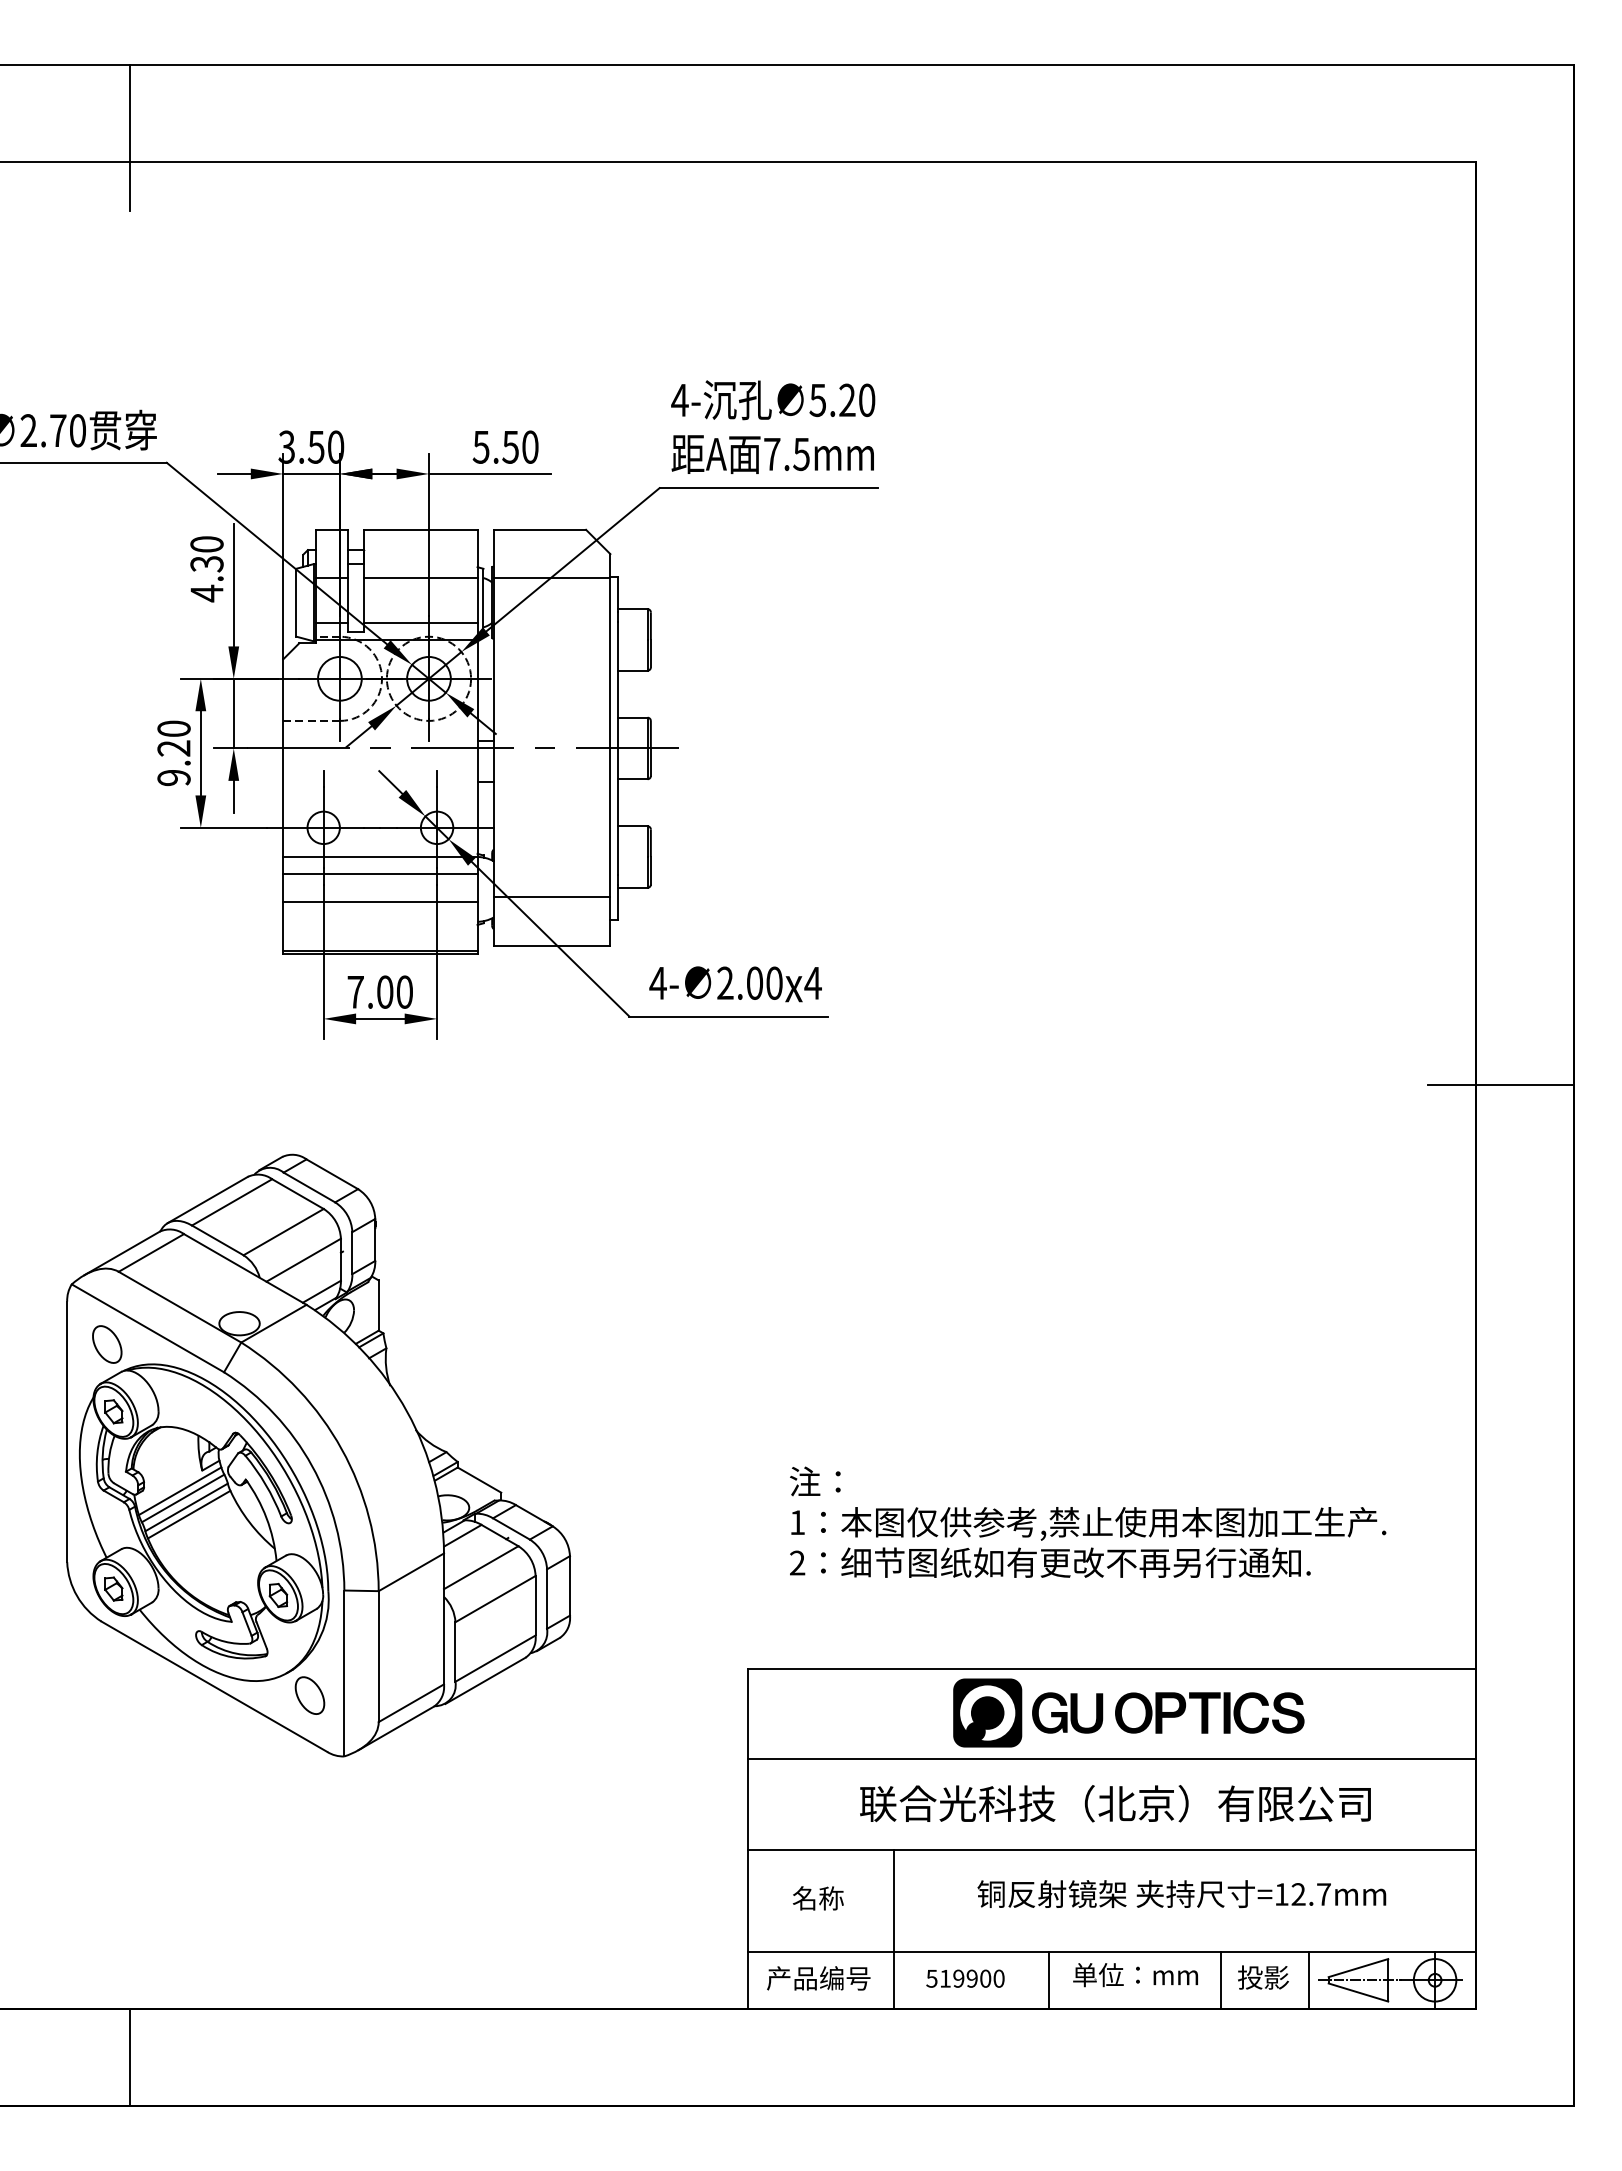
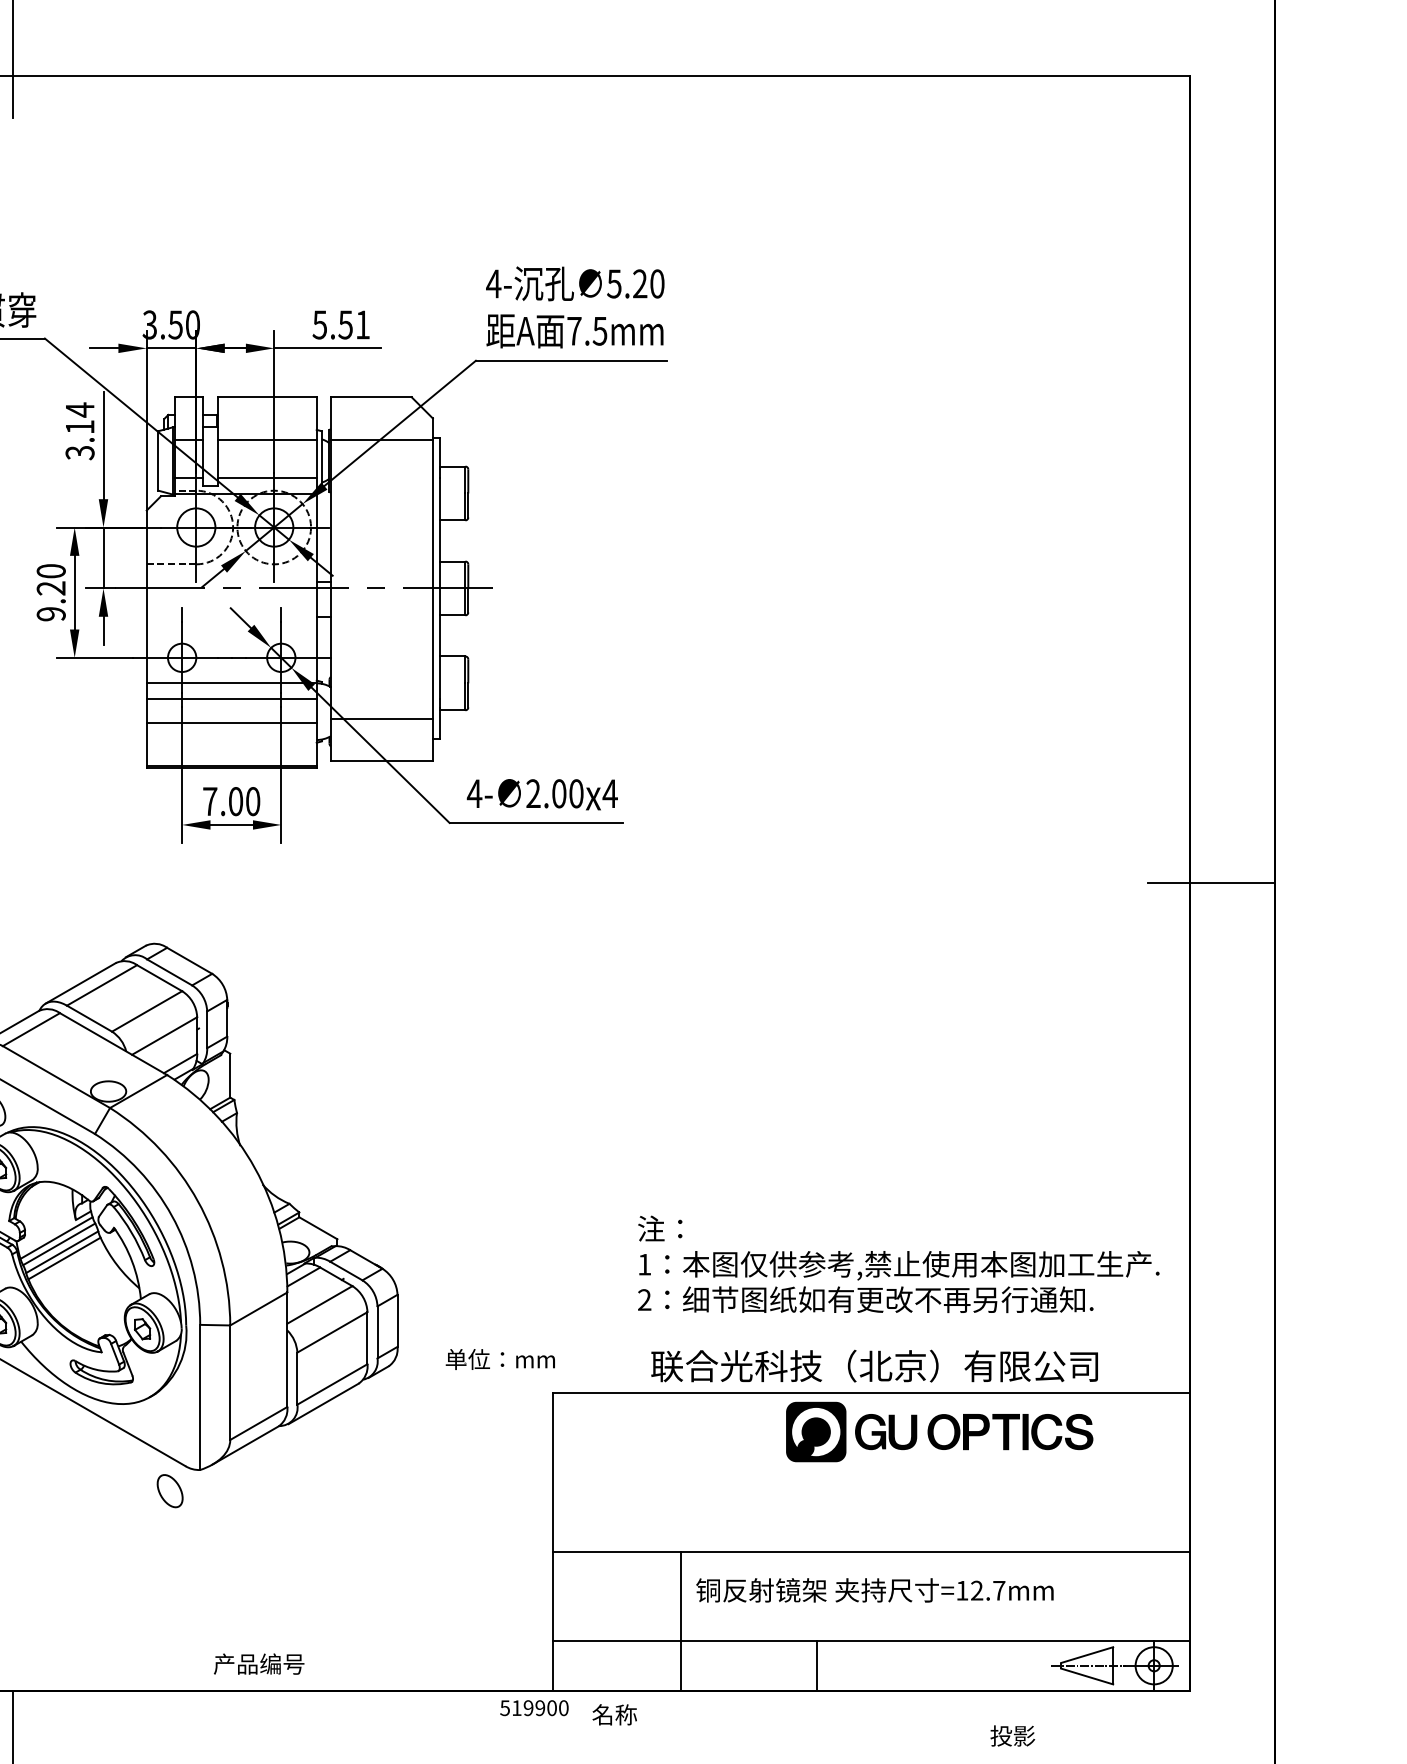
text: (530, 446) -> (363, 324), 5.50 -> 5.51
text: (206, 568) -> (79, 431), 4.30 -> 3.14
text: (1088, 1521) -> (899, 1263), moved
part: (309, 1695) -> (169, 1491), moved
part: (1128, 1712) -> (939, 1431), moved
line: (1111, 1759) -> (871, 1472), removed
text: (1115, 1803) -> (874, 1365), moved
text: (1181, 1894) -> (874, 1590), moved
text: (818, 1898) -> (614, 1714), moved
part: (1135, 1975) -> (500, 1359), moved
text: (1263, 1977) -> (1012, 1735), moved
text: (818, 1978) -> (258, 1664), moved
text: (965, 1978) -> (534, 1707), moved
line: (1220, 1979) -> (966, 1665), removed
line: (1309, 1979) -> (1044, 1665), removed

